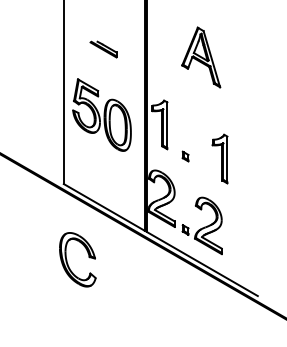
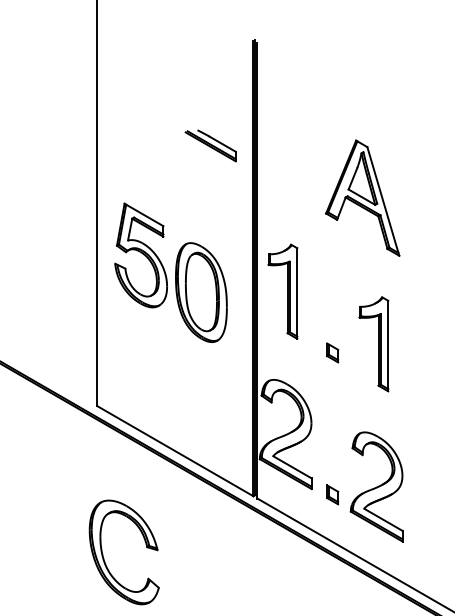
part: (103, 49) -> (210, 145), moved
part: (201, 57) -> (363, 198), moved
part: (219, 158) -> (372, 343), moved

